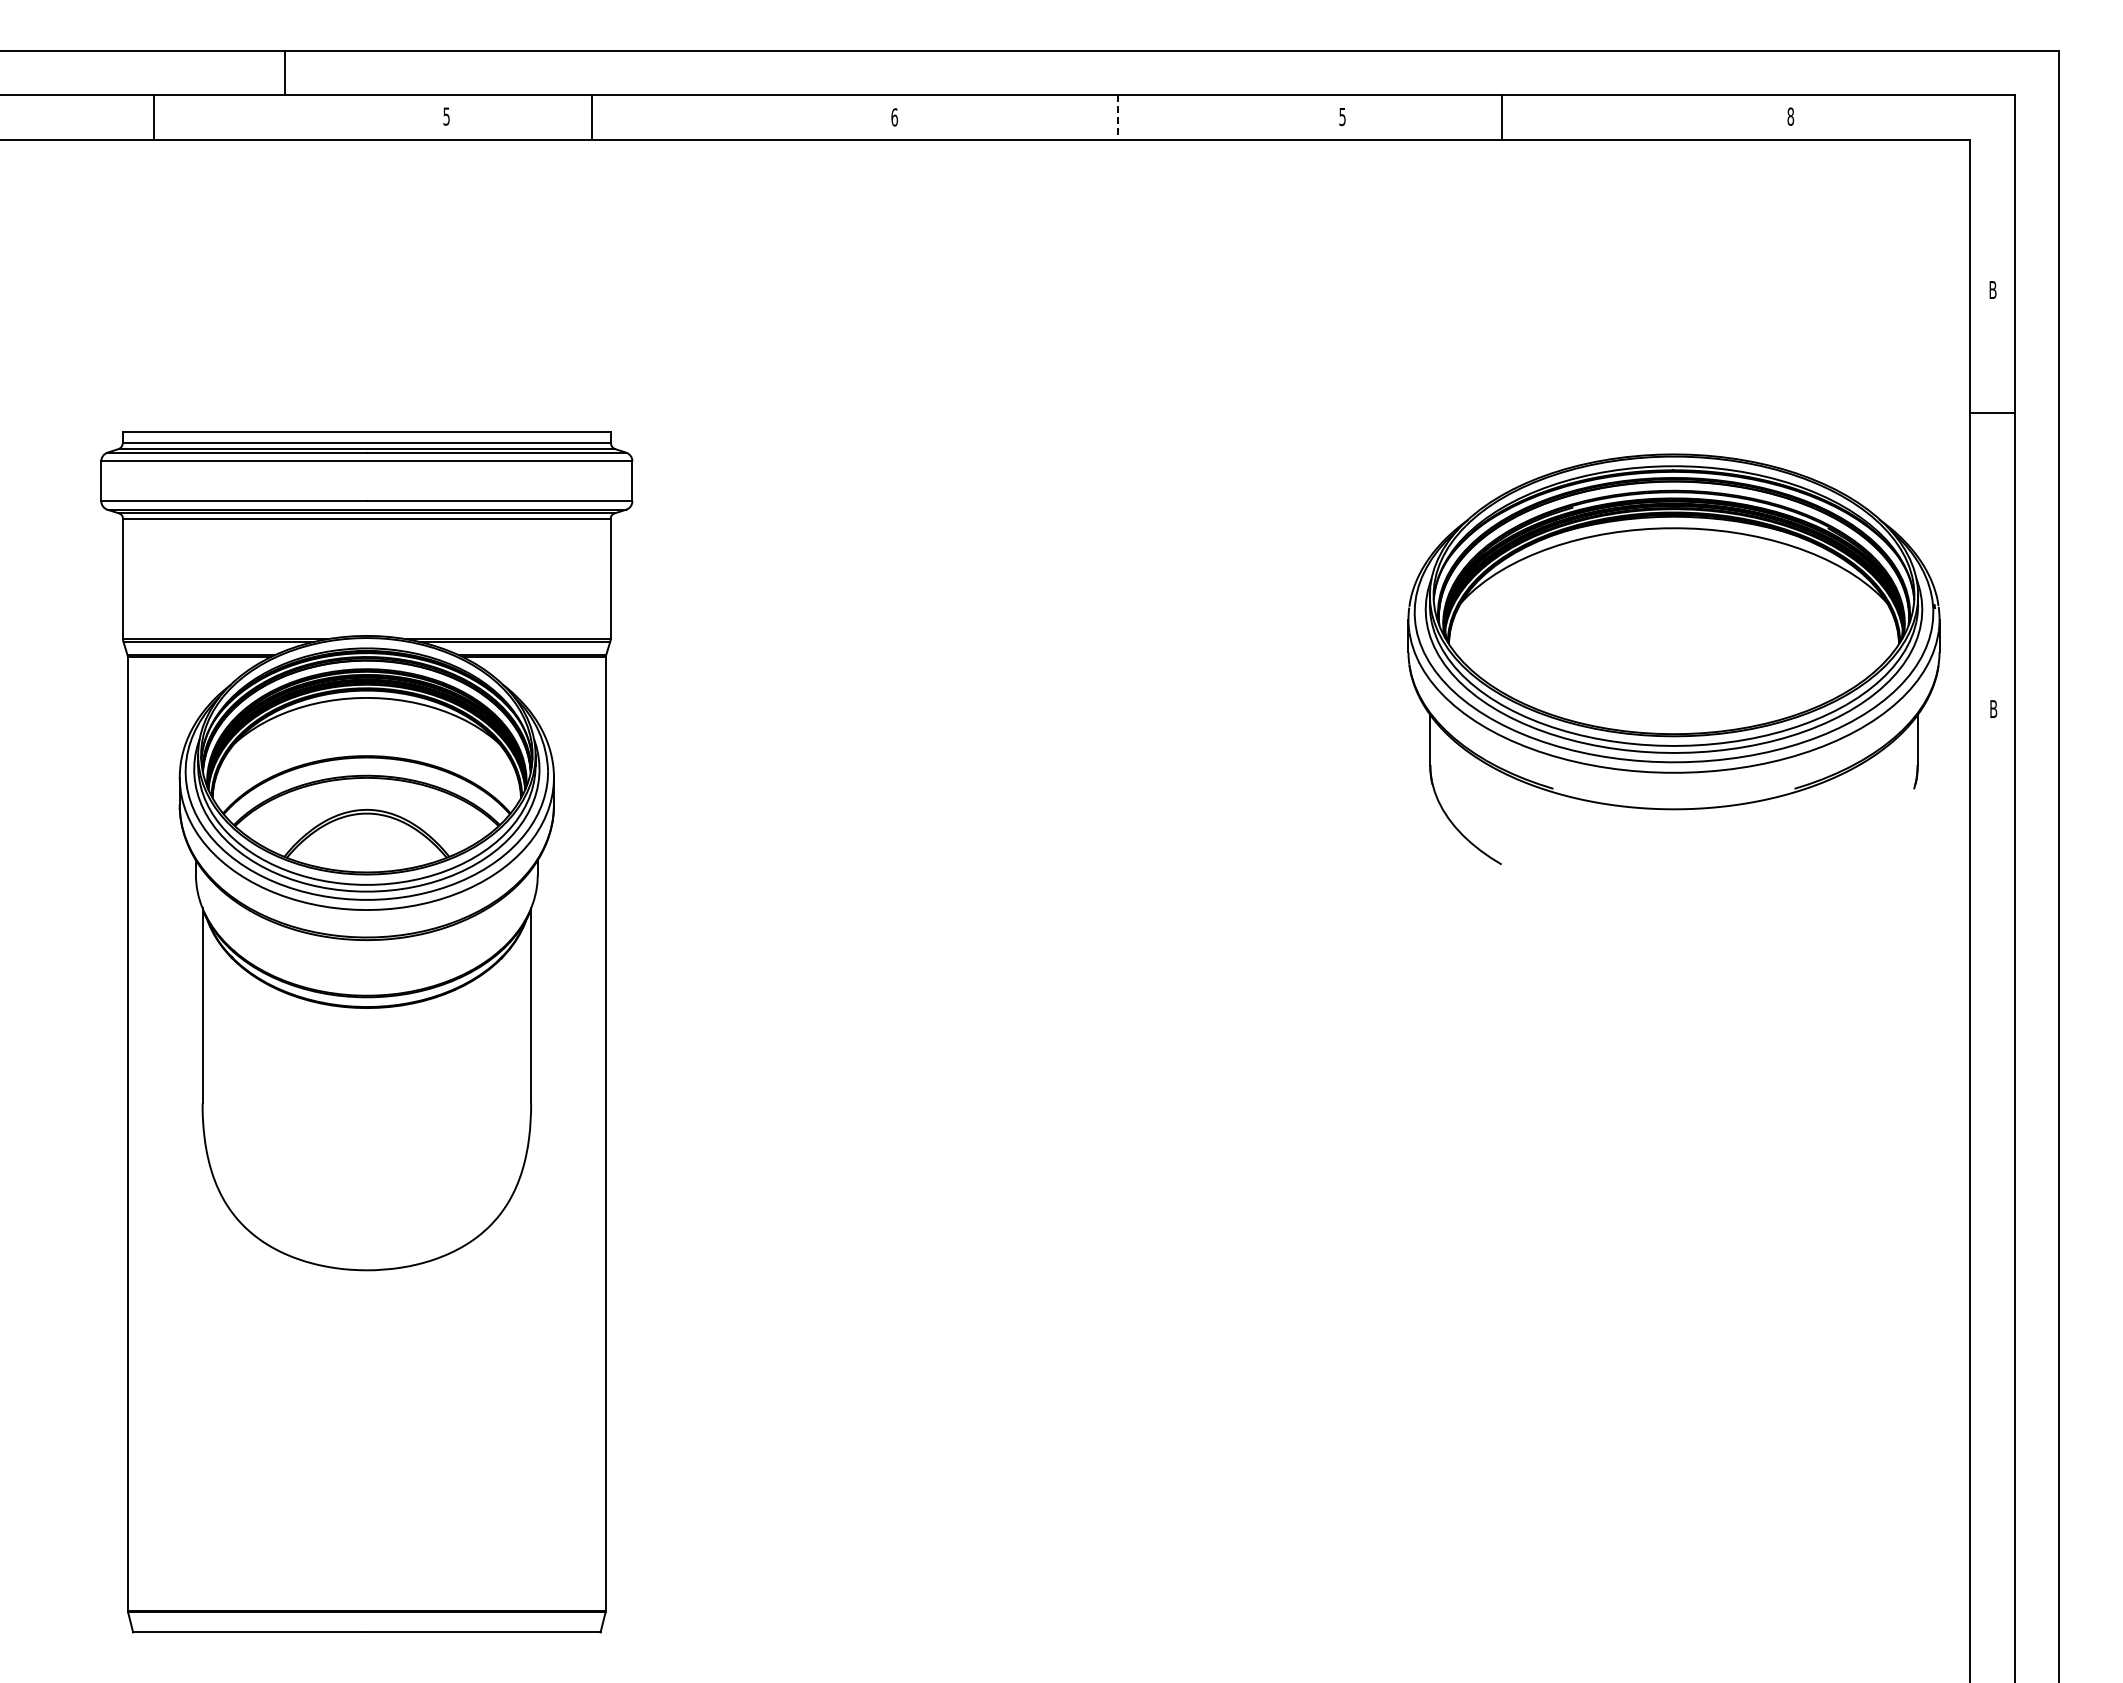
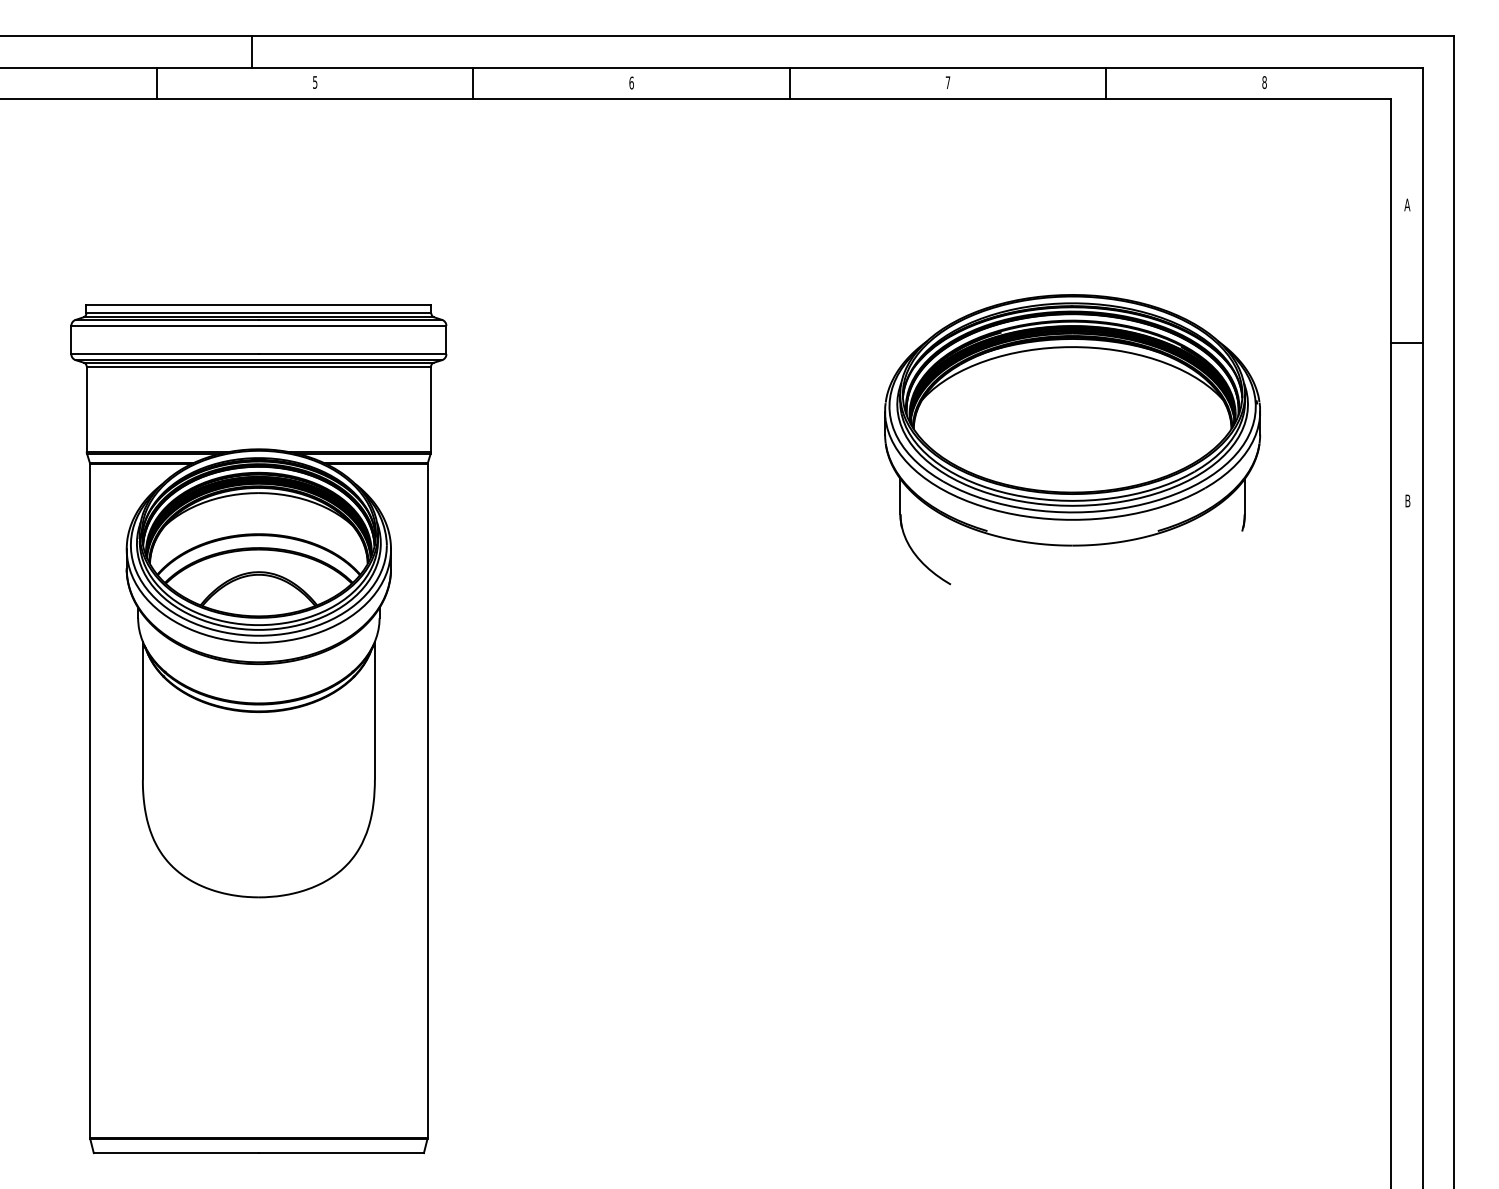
line: (284, 72) -> (251, 51), moved
line: (154, 117) -> (156, 83), moved
line: (592, 117) -> (473, 83), moved
text: (1342, 117) -> (947, 83), 5 -> 7
line: (1502, 117) -> (1106, 83), moved
line: (1118, 118) -> (789, 83), dashed -> solid
text: (1992, 289) -> (1407, 204), B -> A
line: (1991, 413) -> (1406, 343), moved
part: (1673, 658) -> (1072, 439), moved

